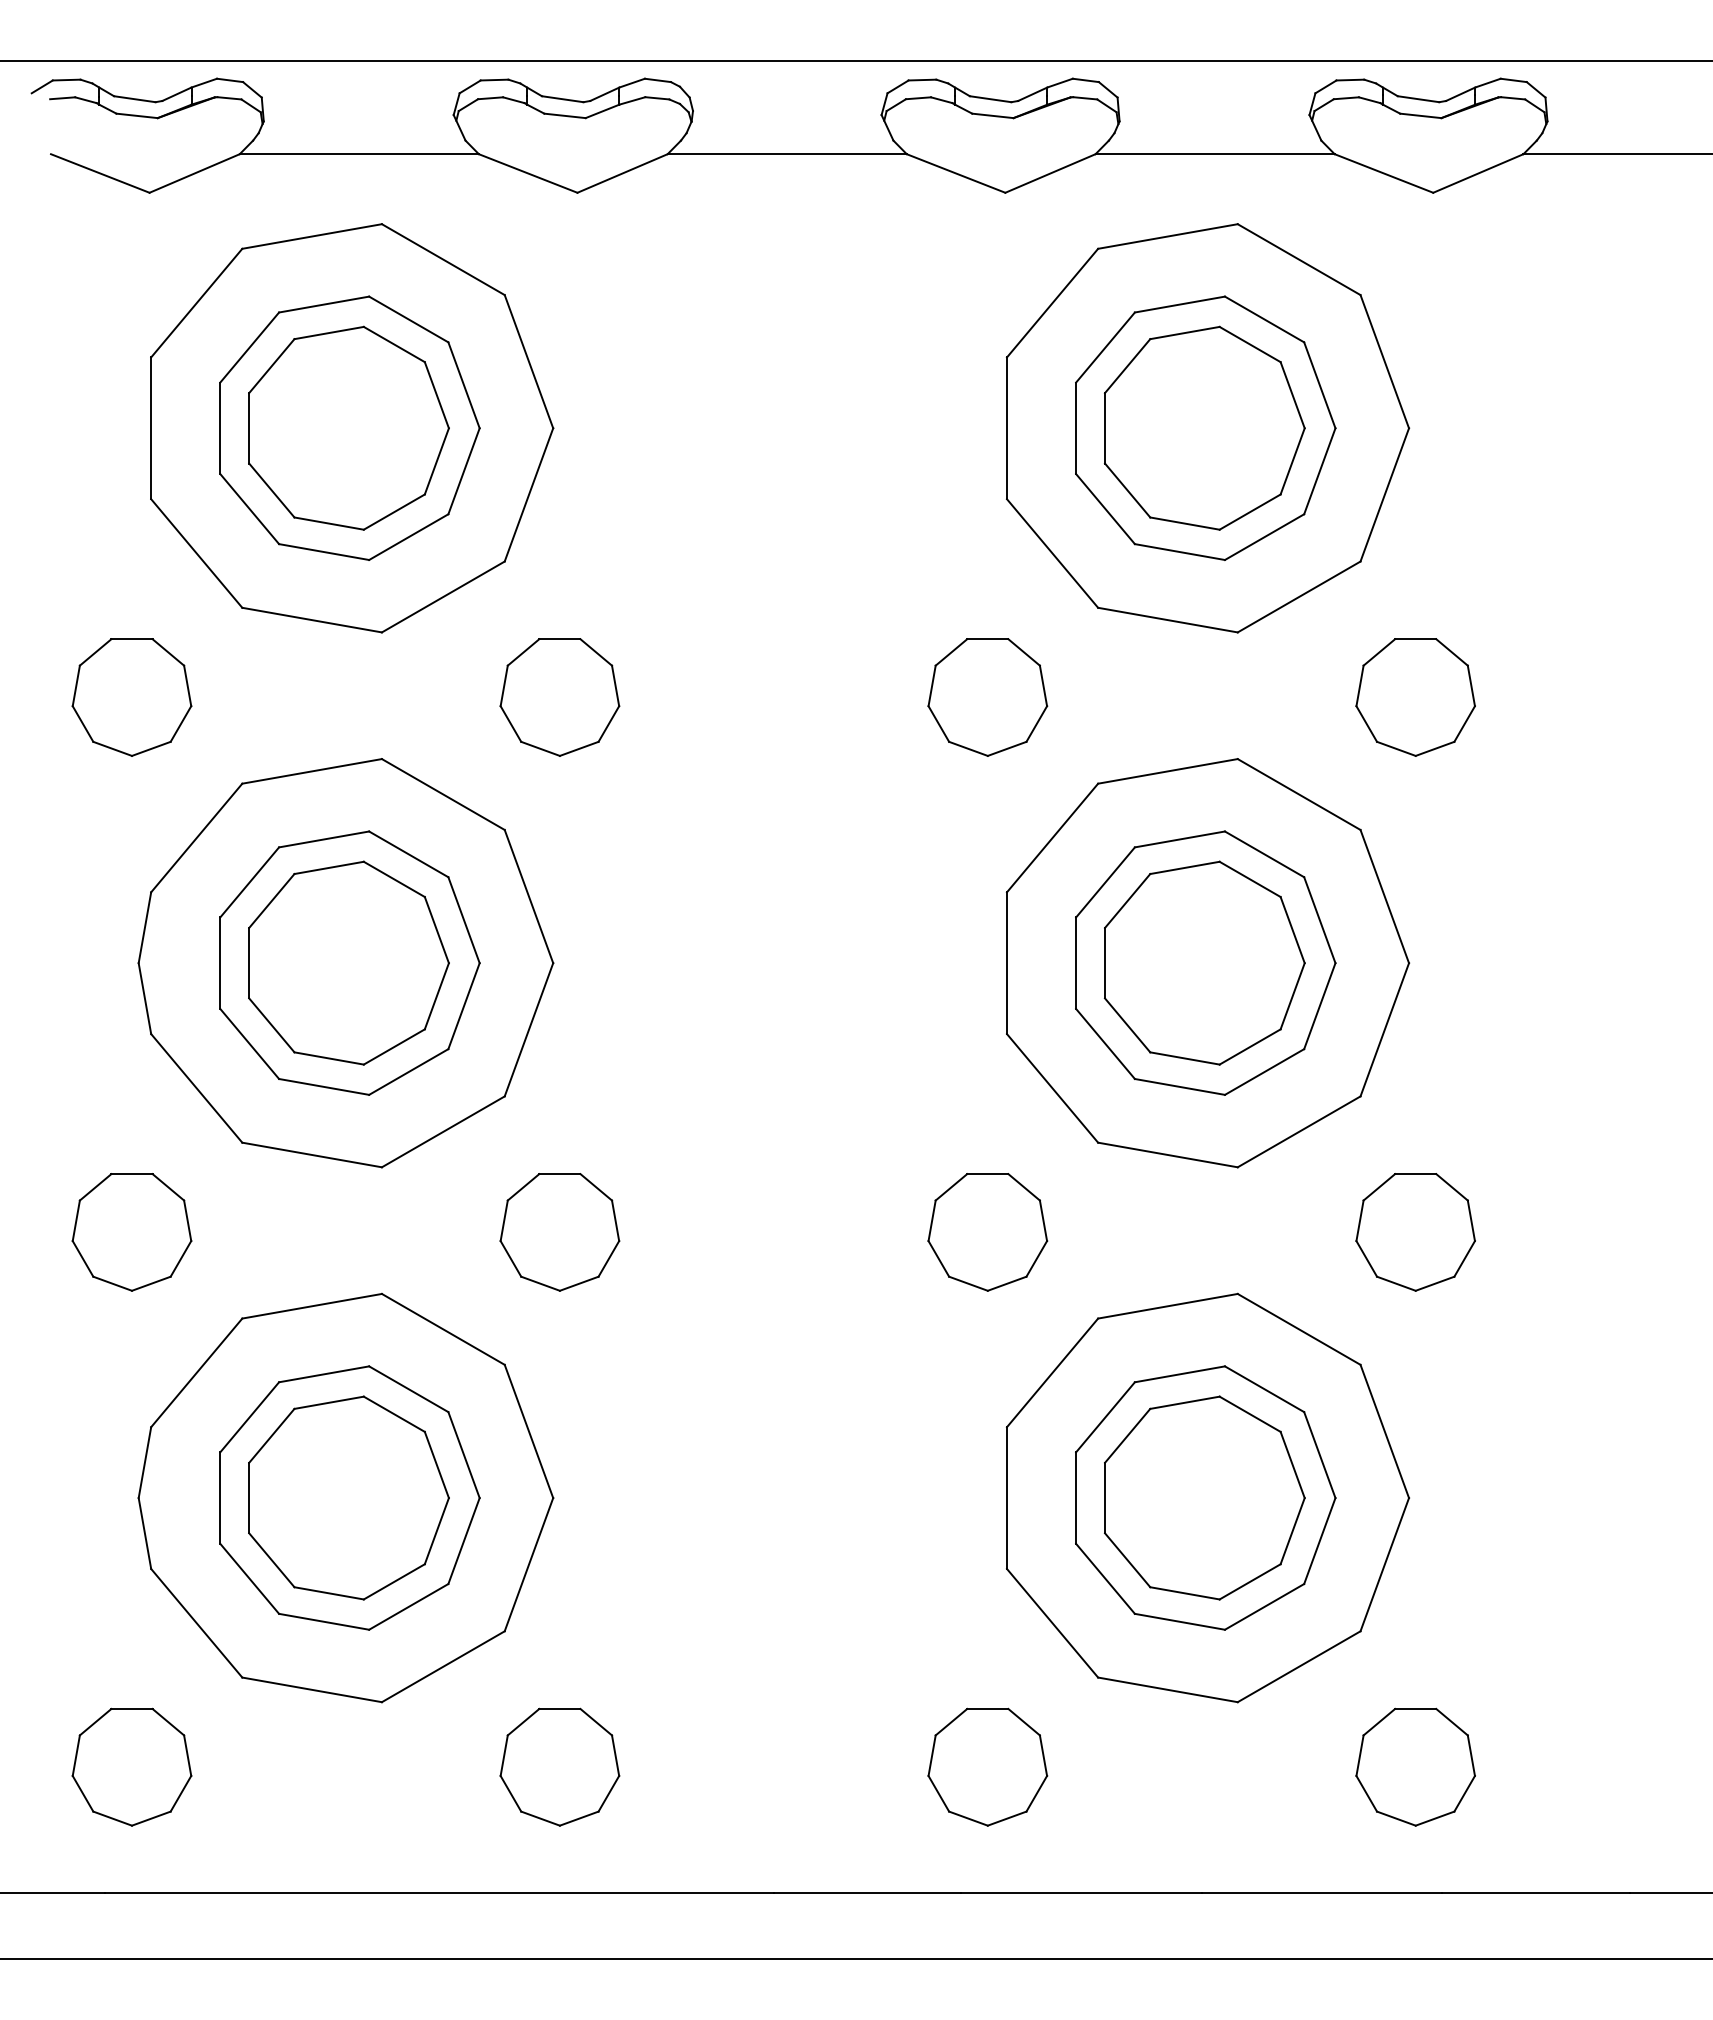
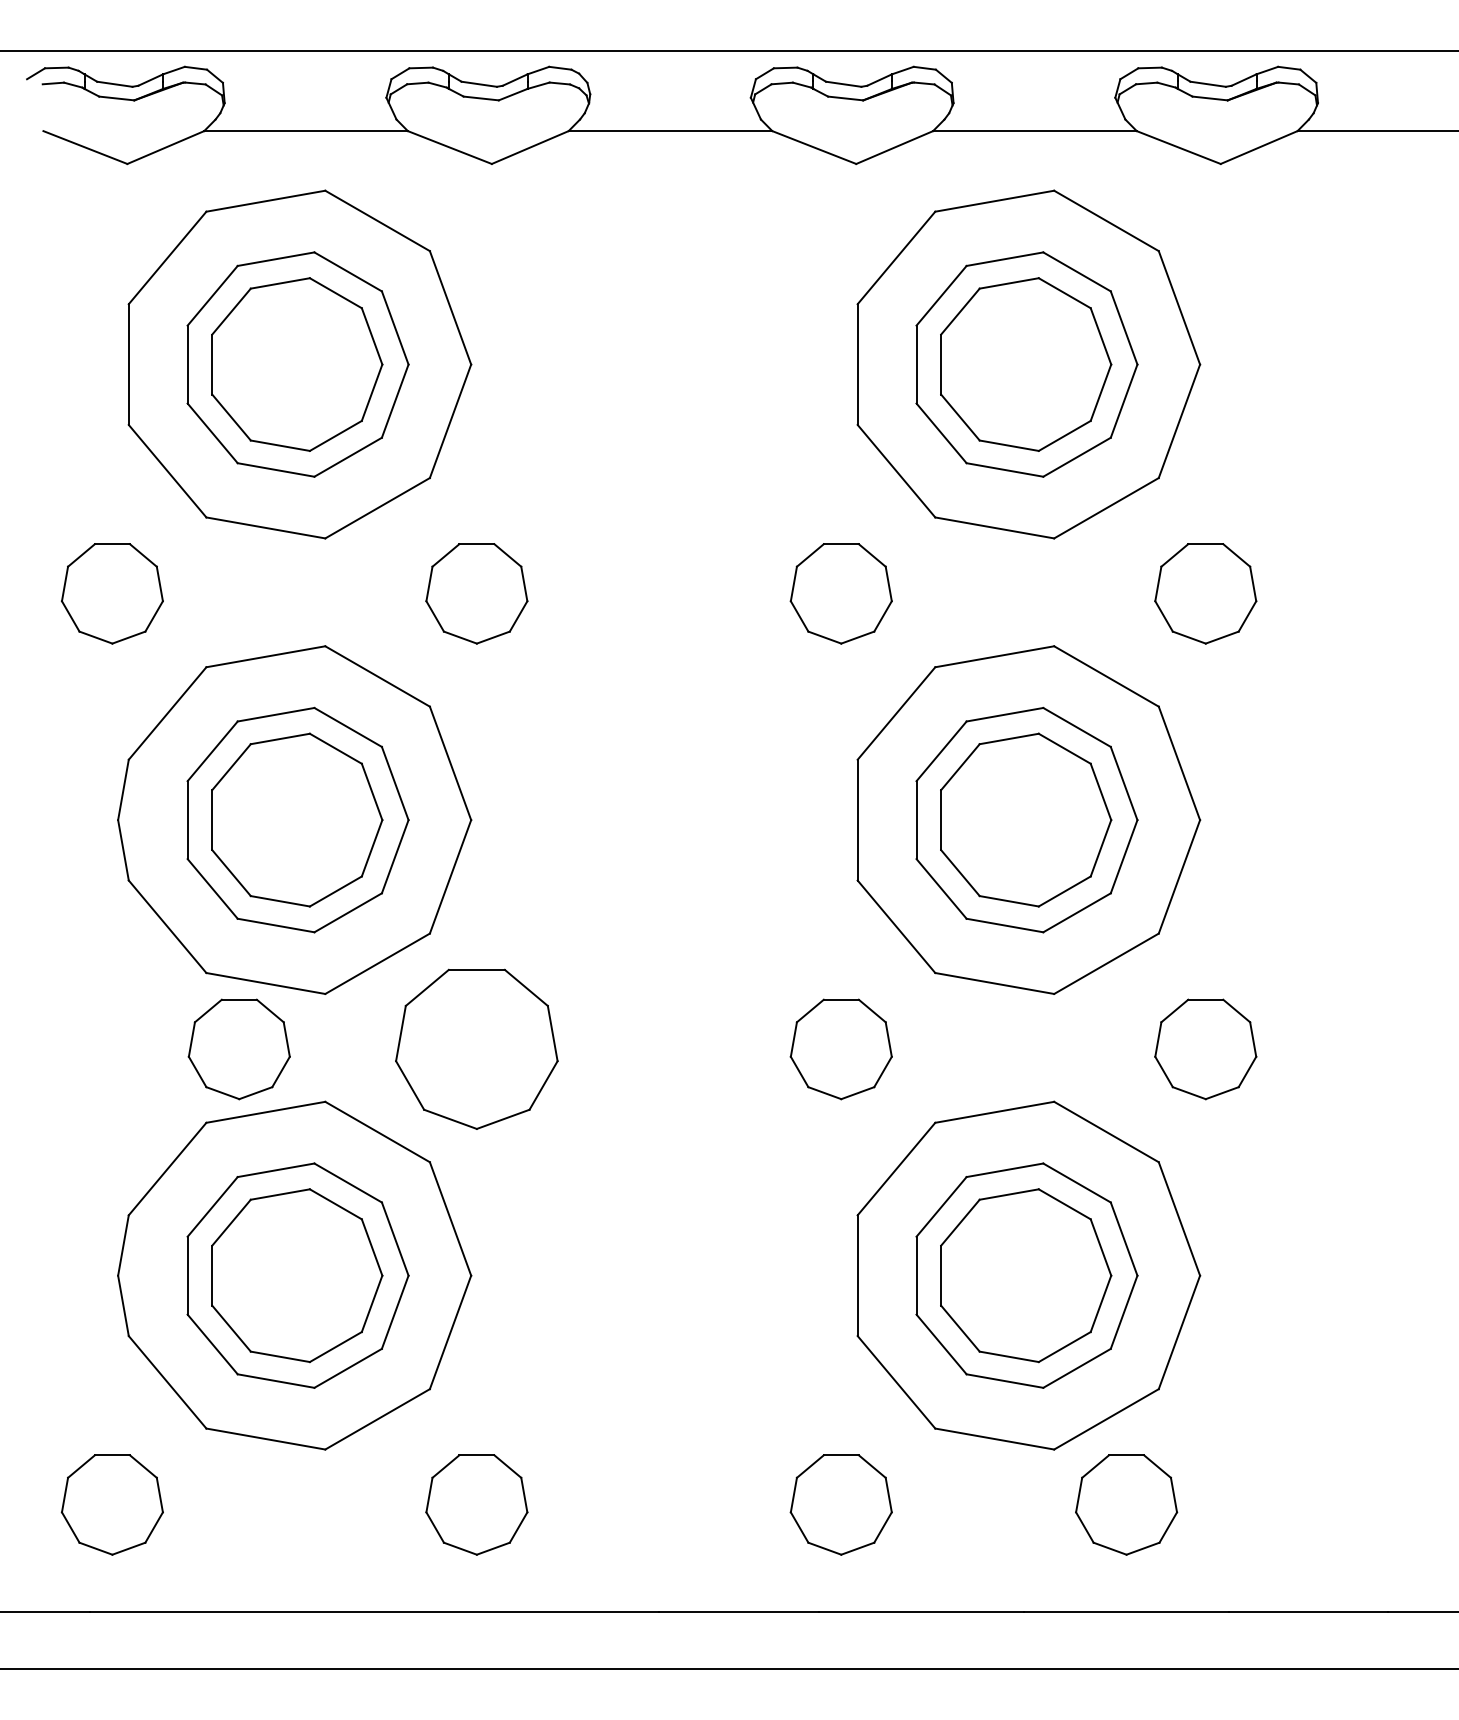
part: (131, 1232) -> (238, 1049), moved
part: (559, 1232) -> (476, 1049), size x1.6
part: (1415, 1766) -> (1126, 1504), moved

